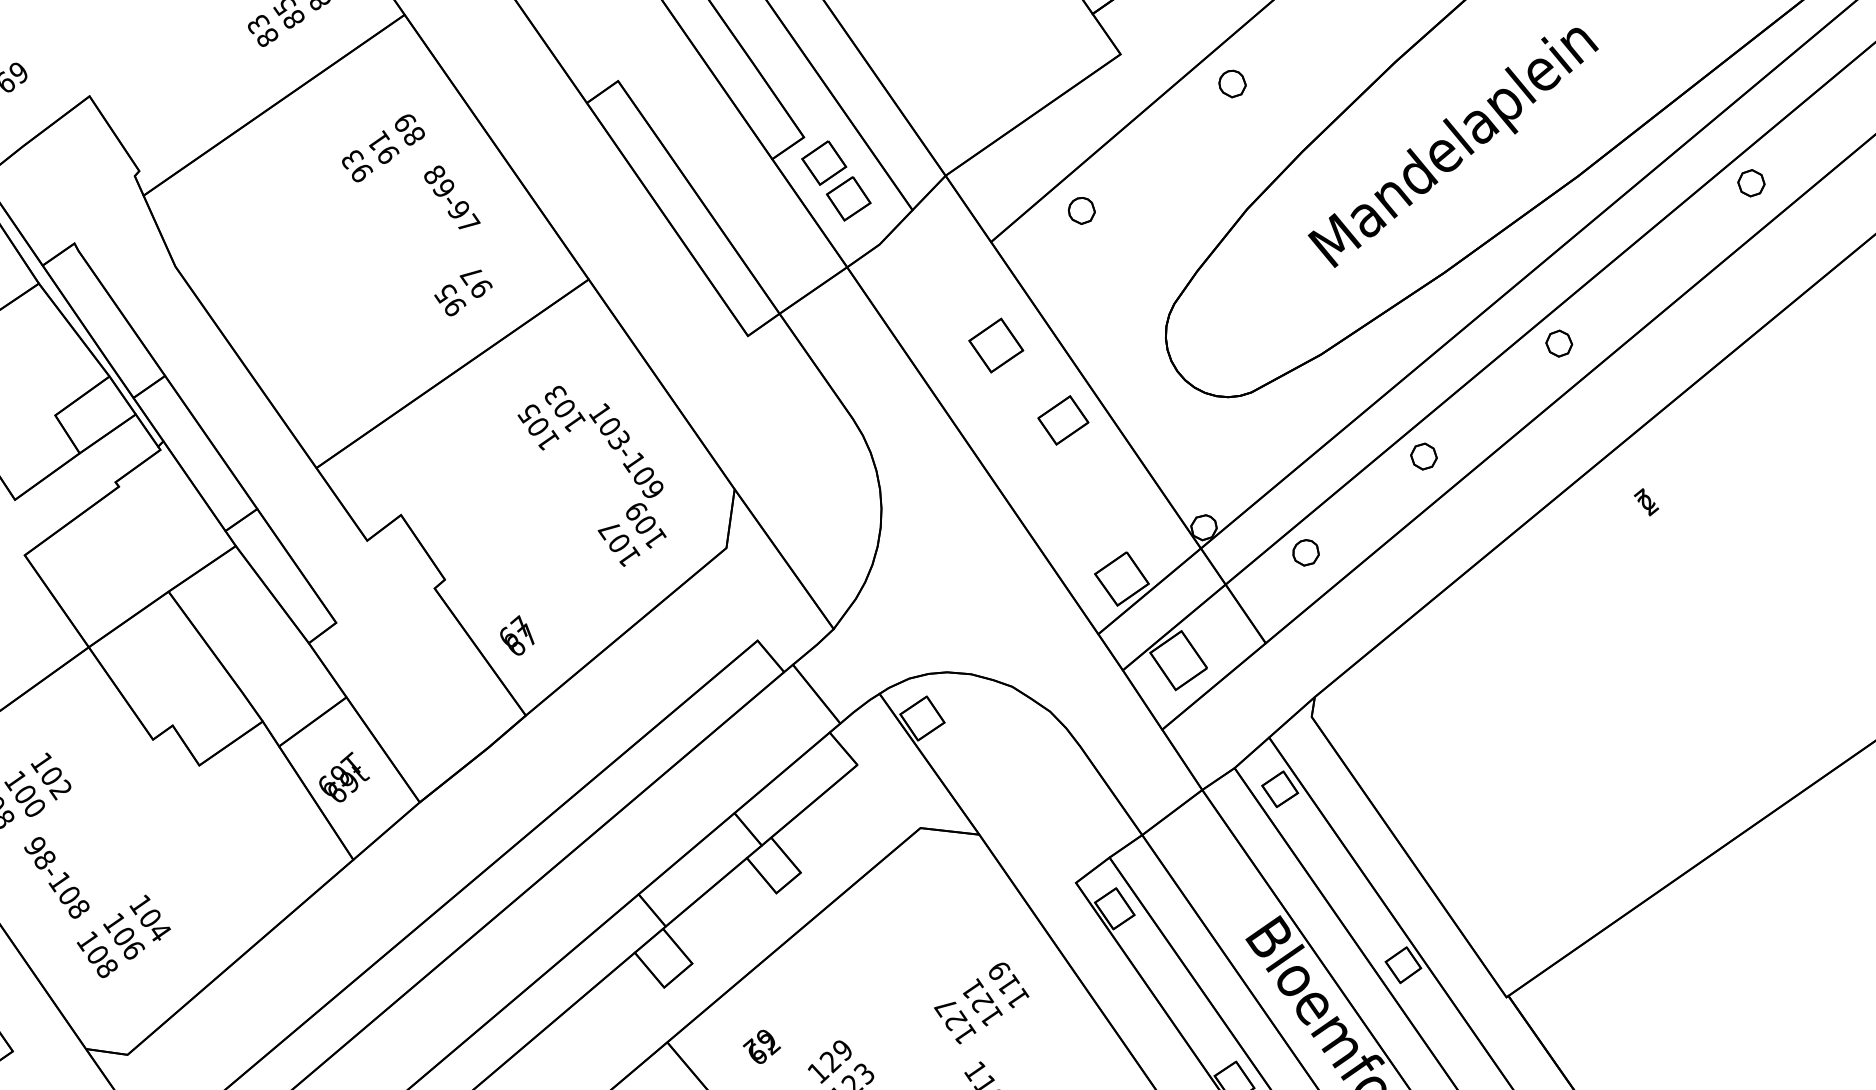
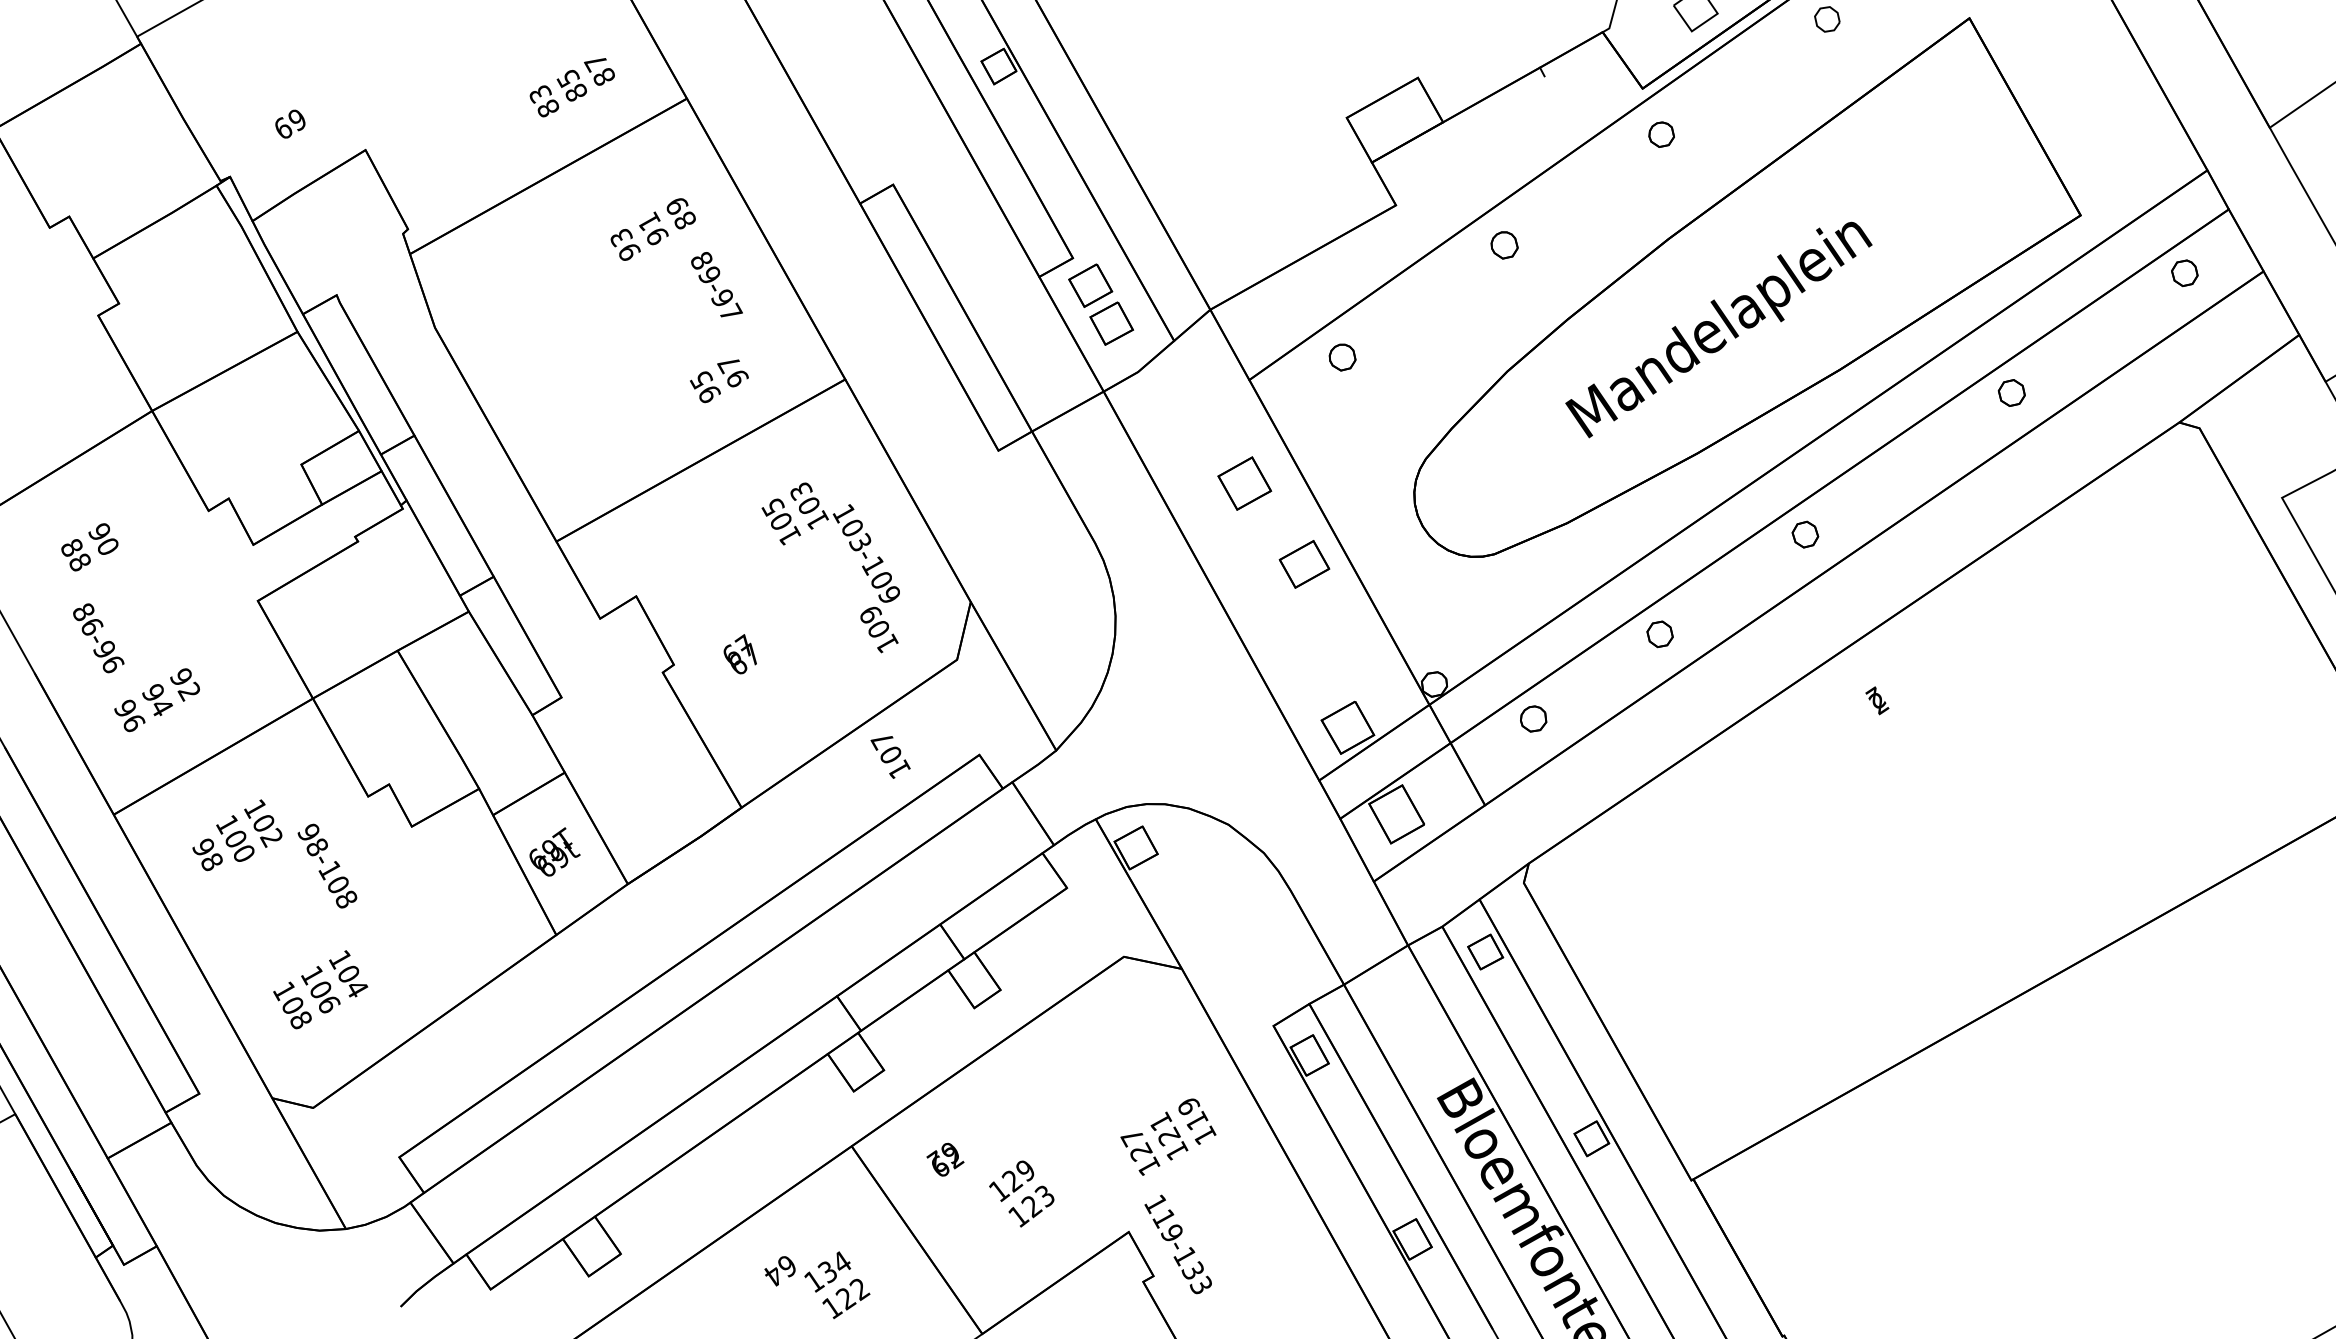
text: (619, 545) -> (890, 757), moved
text: (516, 635) -> (739, 654), moved
text: (56, 877) -> (327, 865), moved

